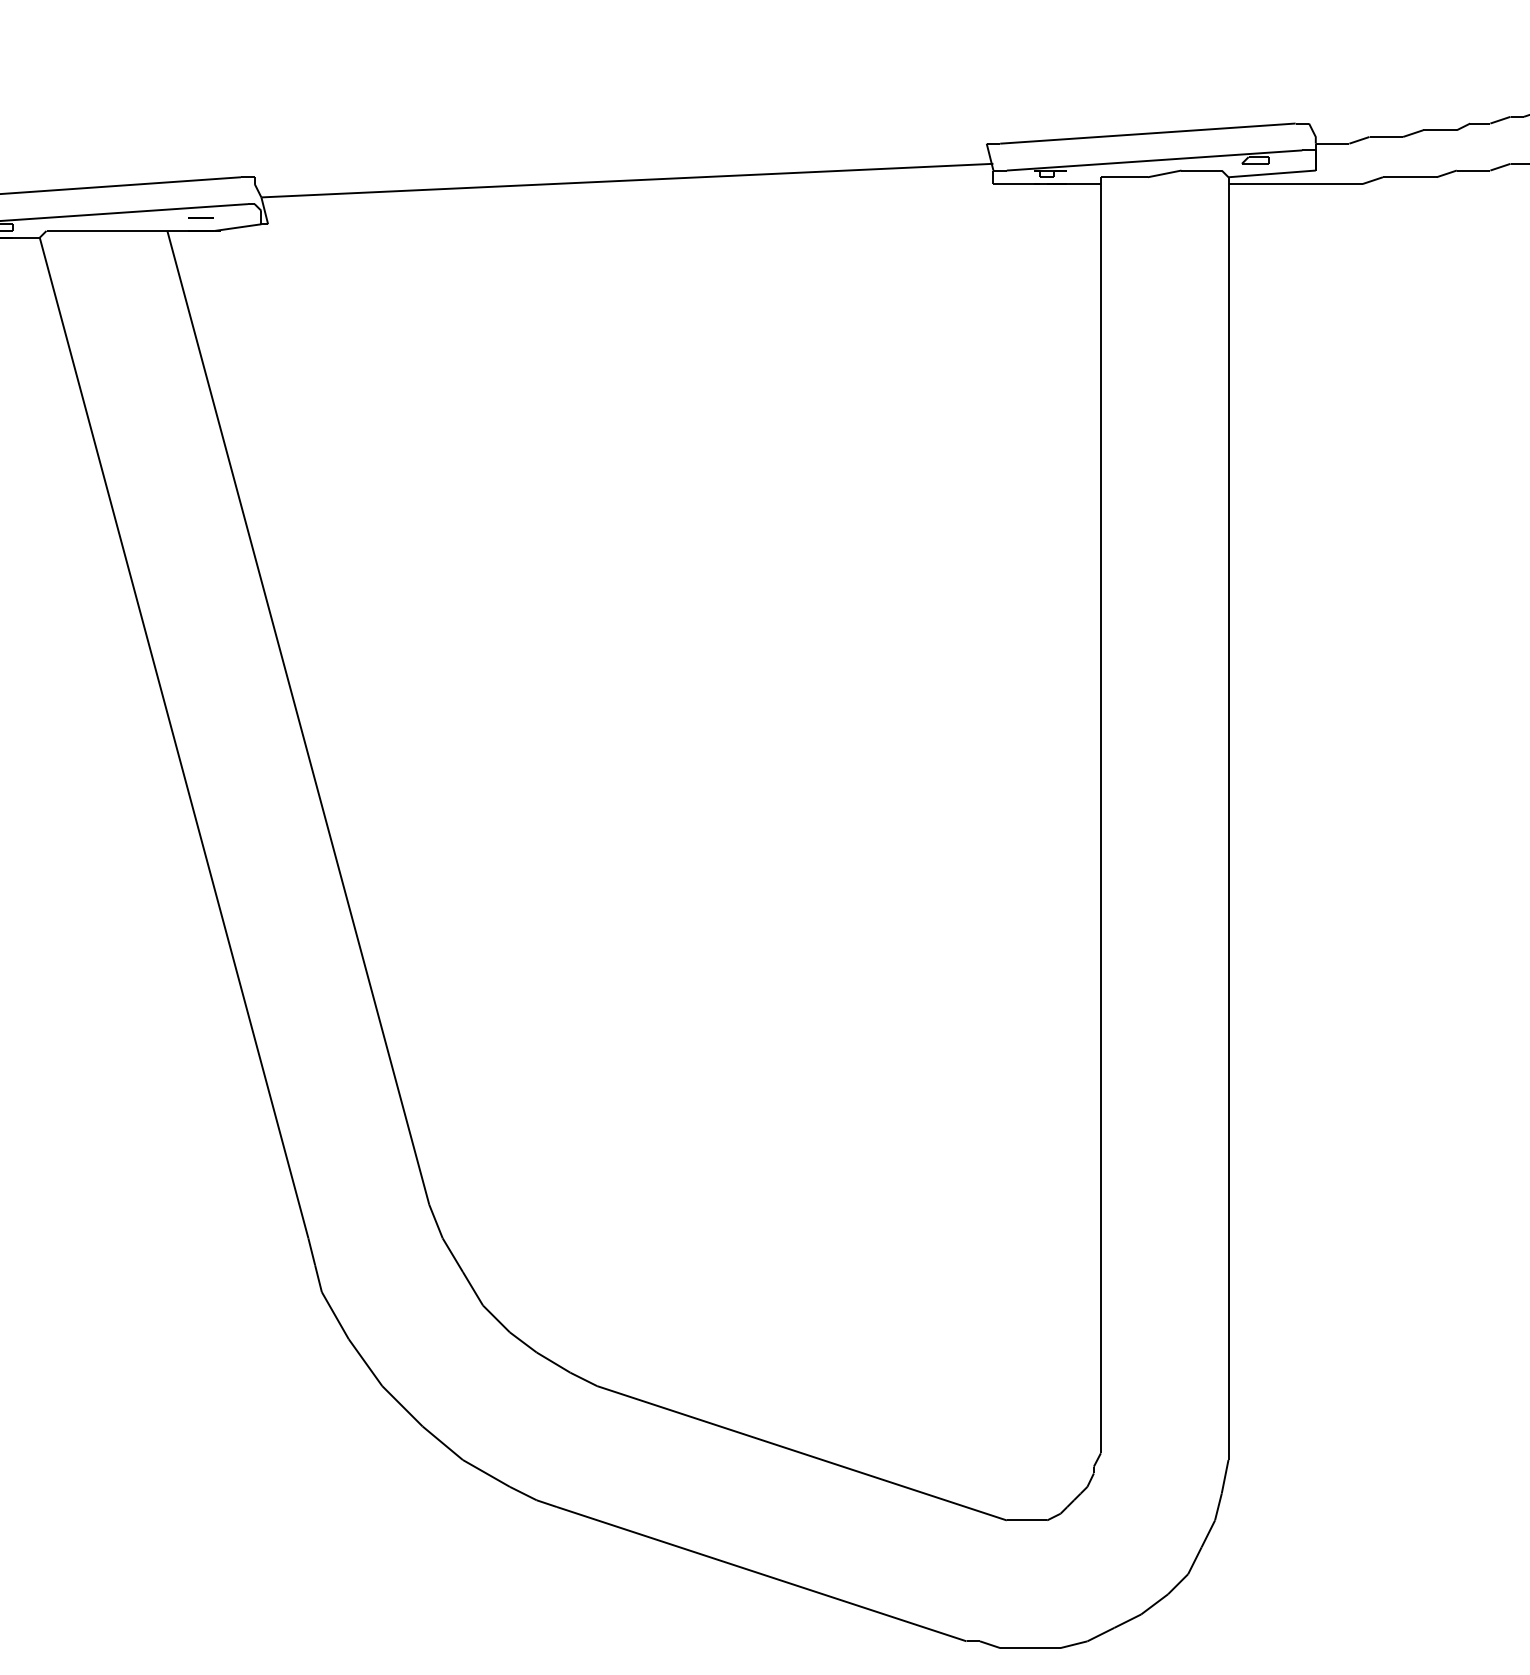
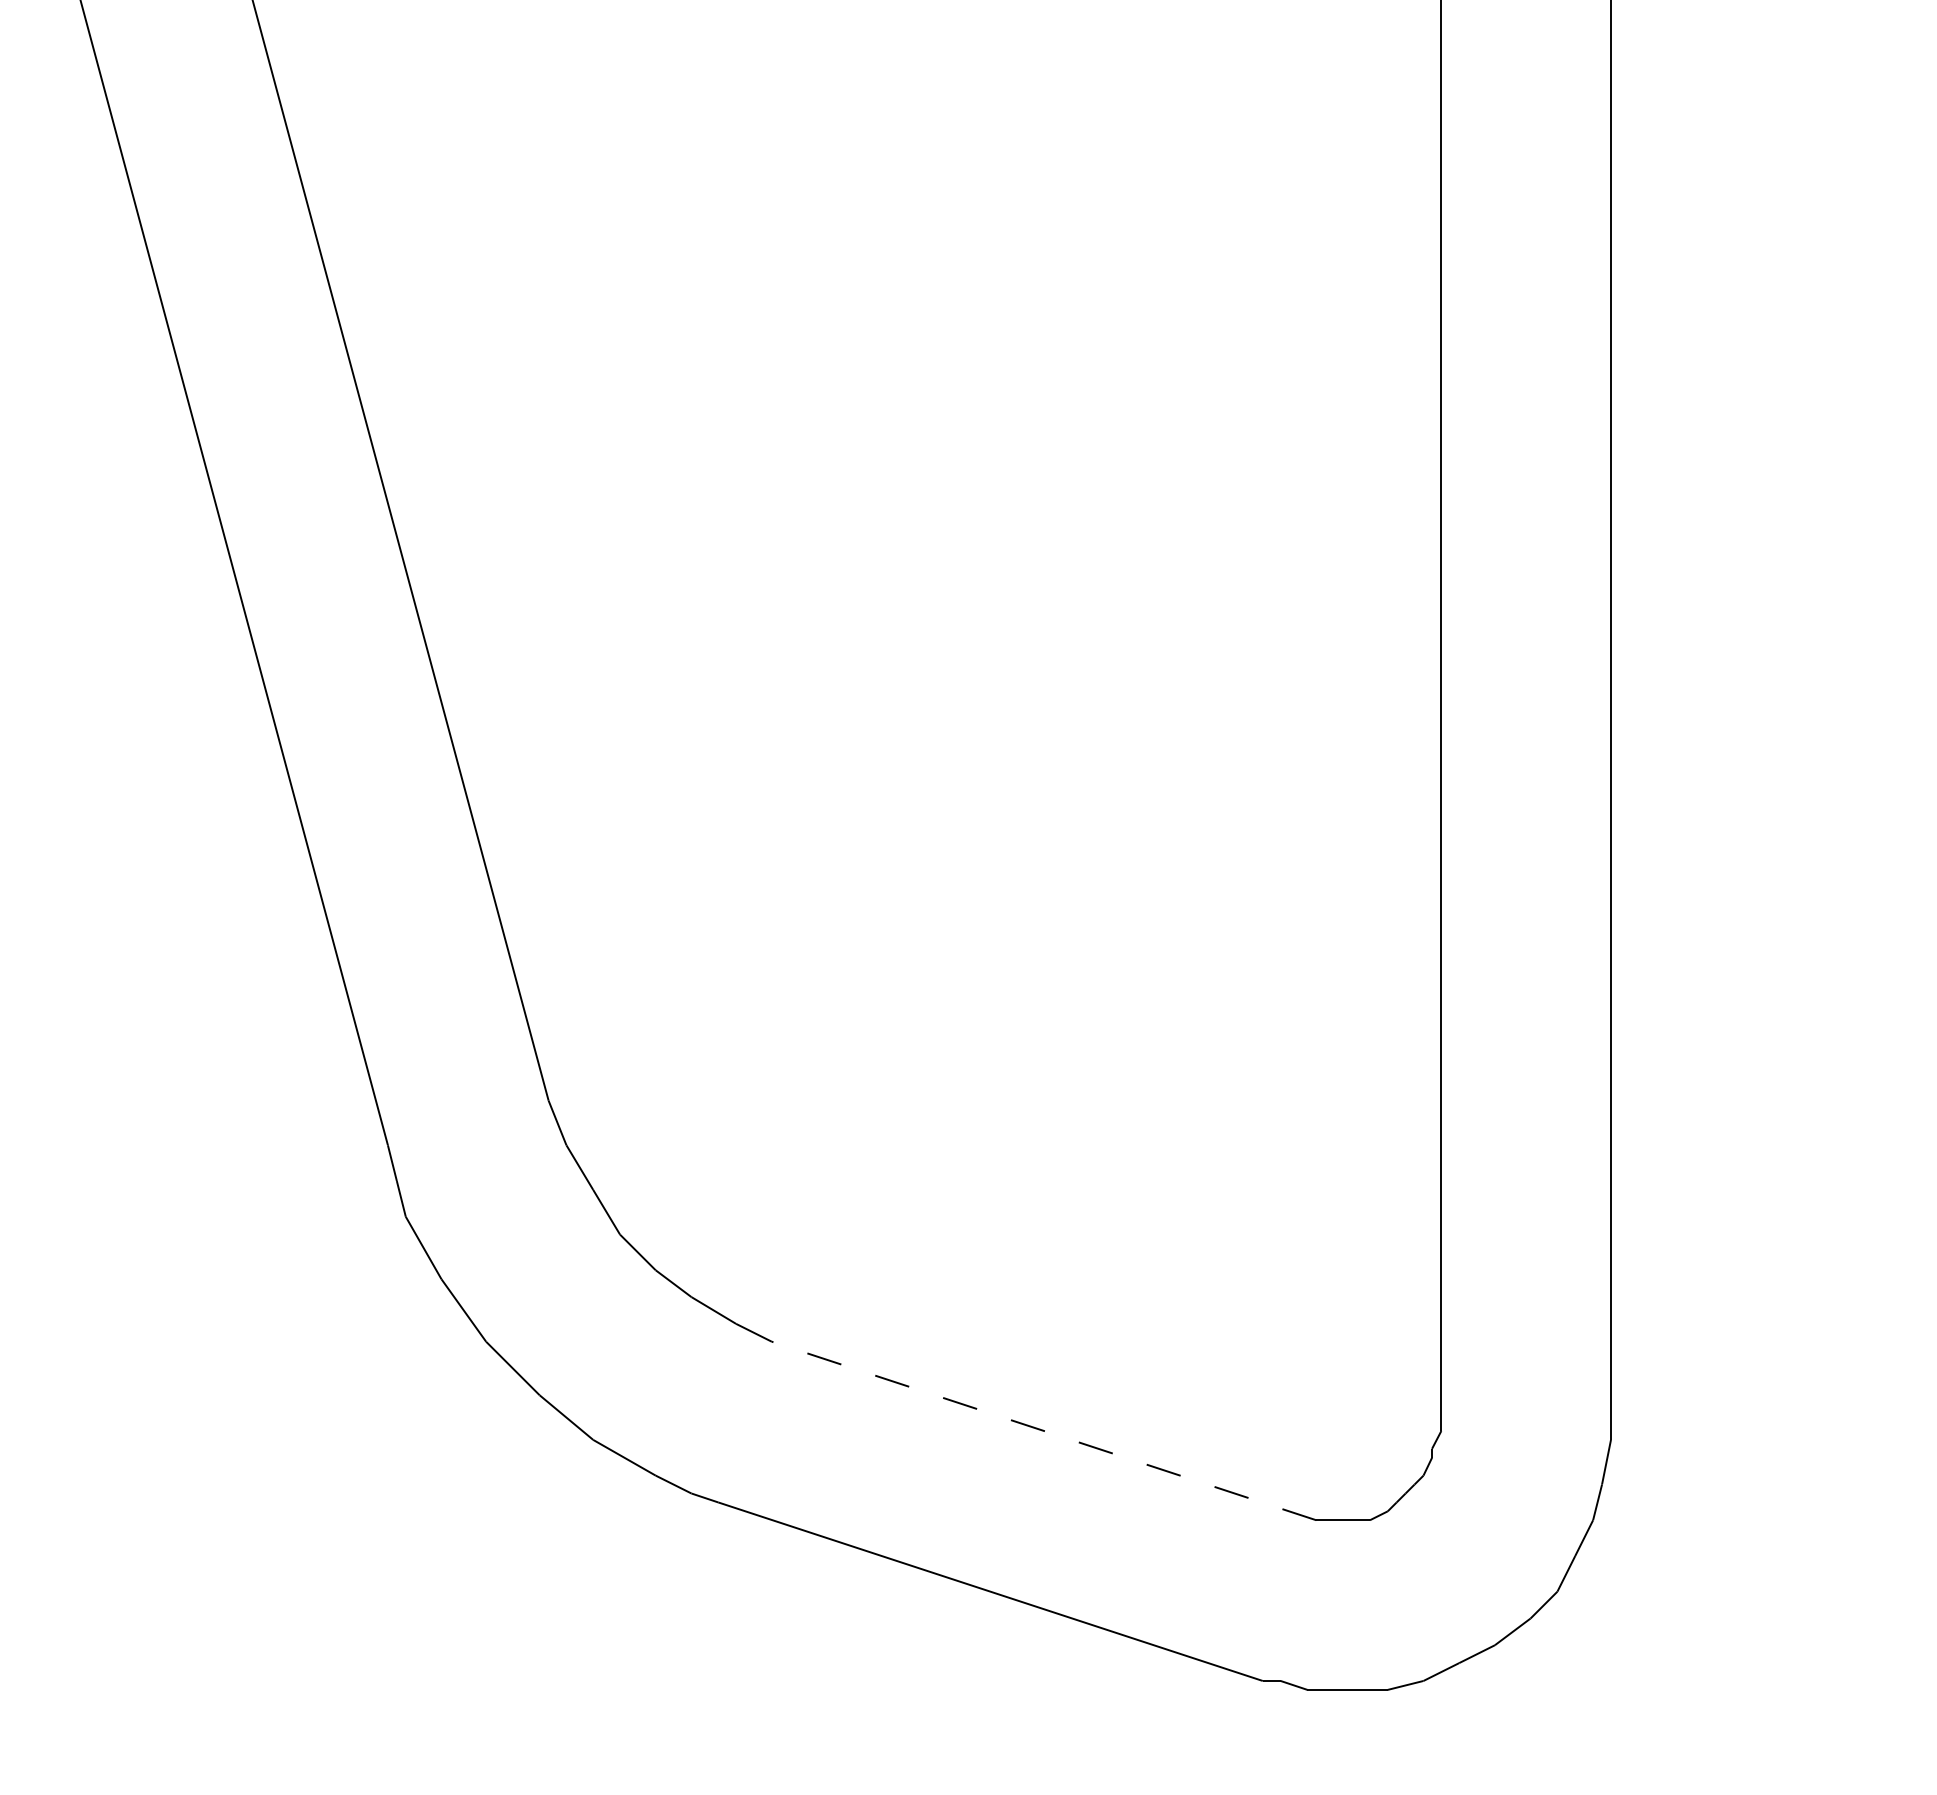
line: (802, 1453) -> (1044, 1431), solid -> dashed

